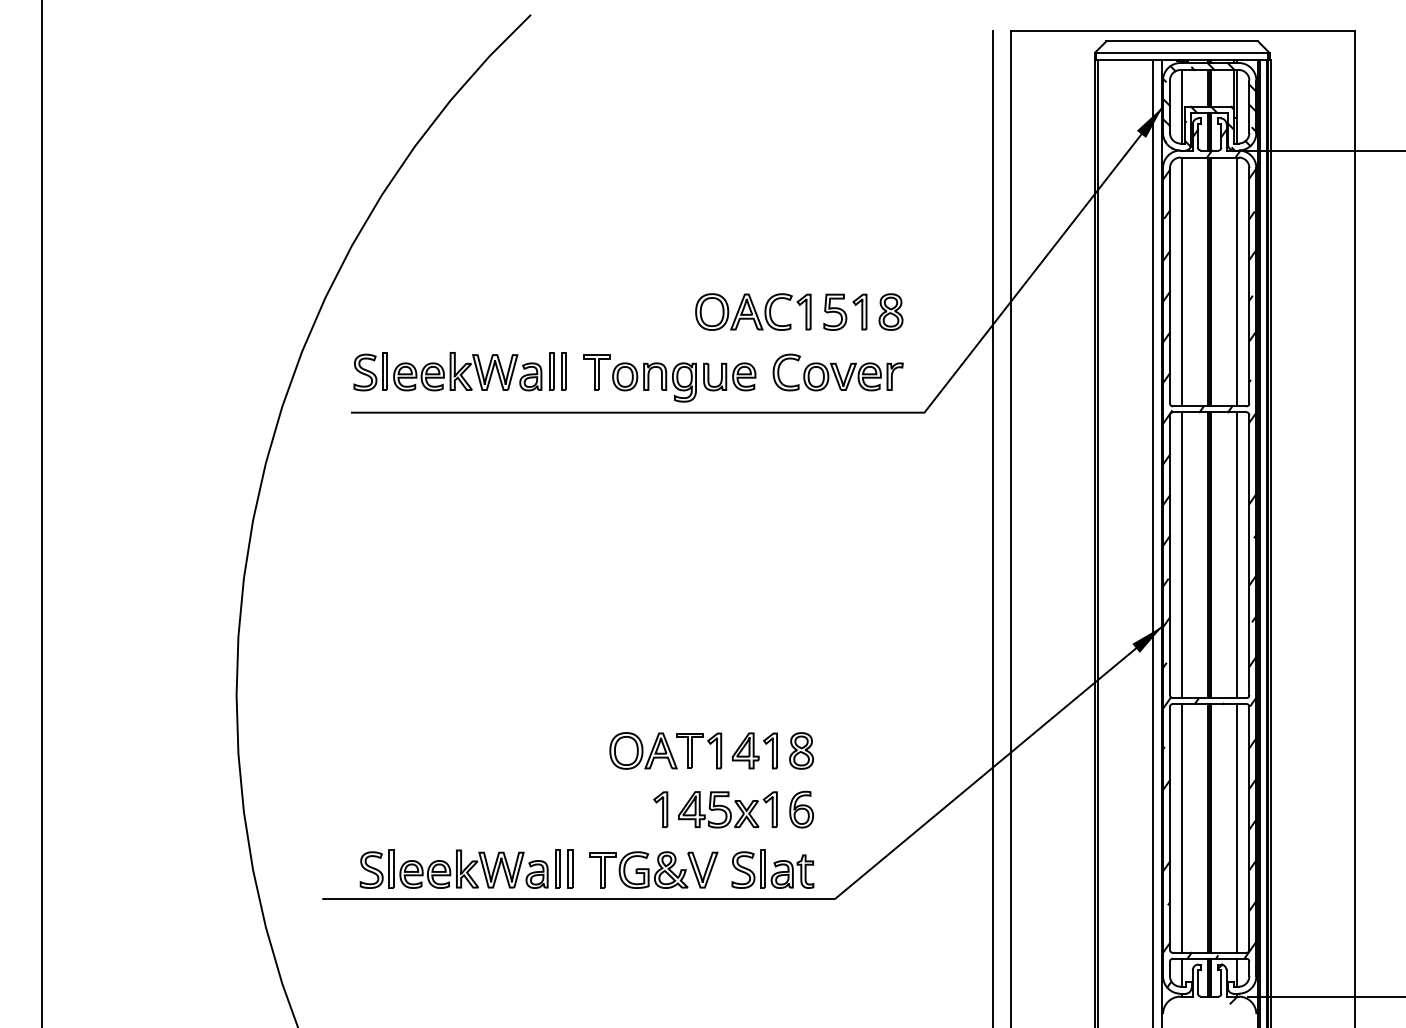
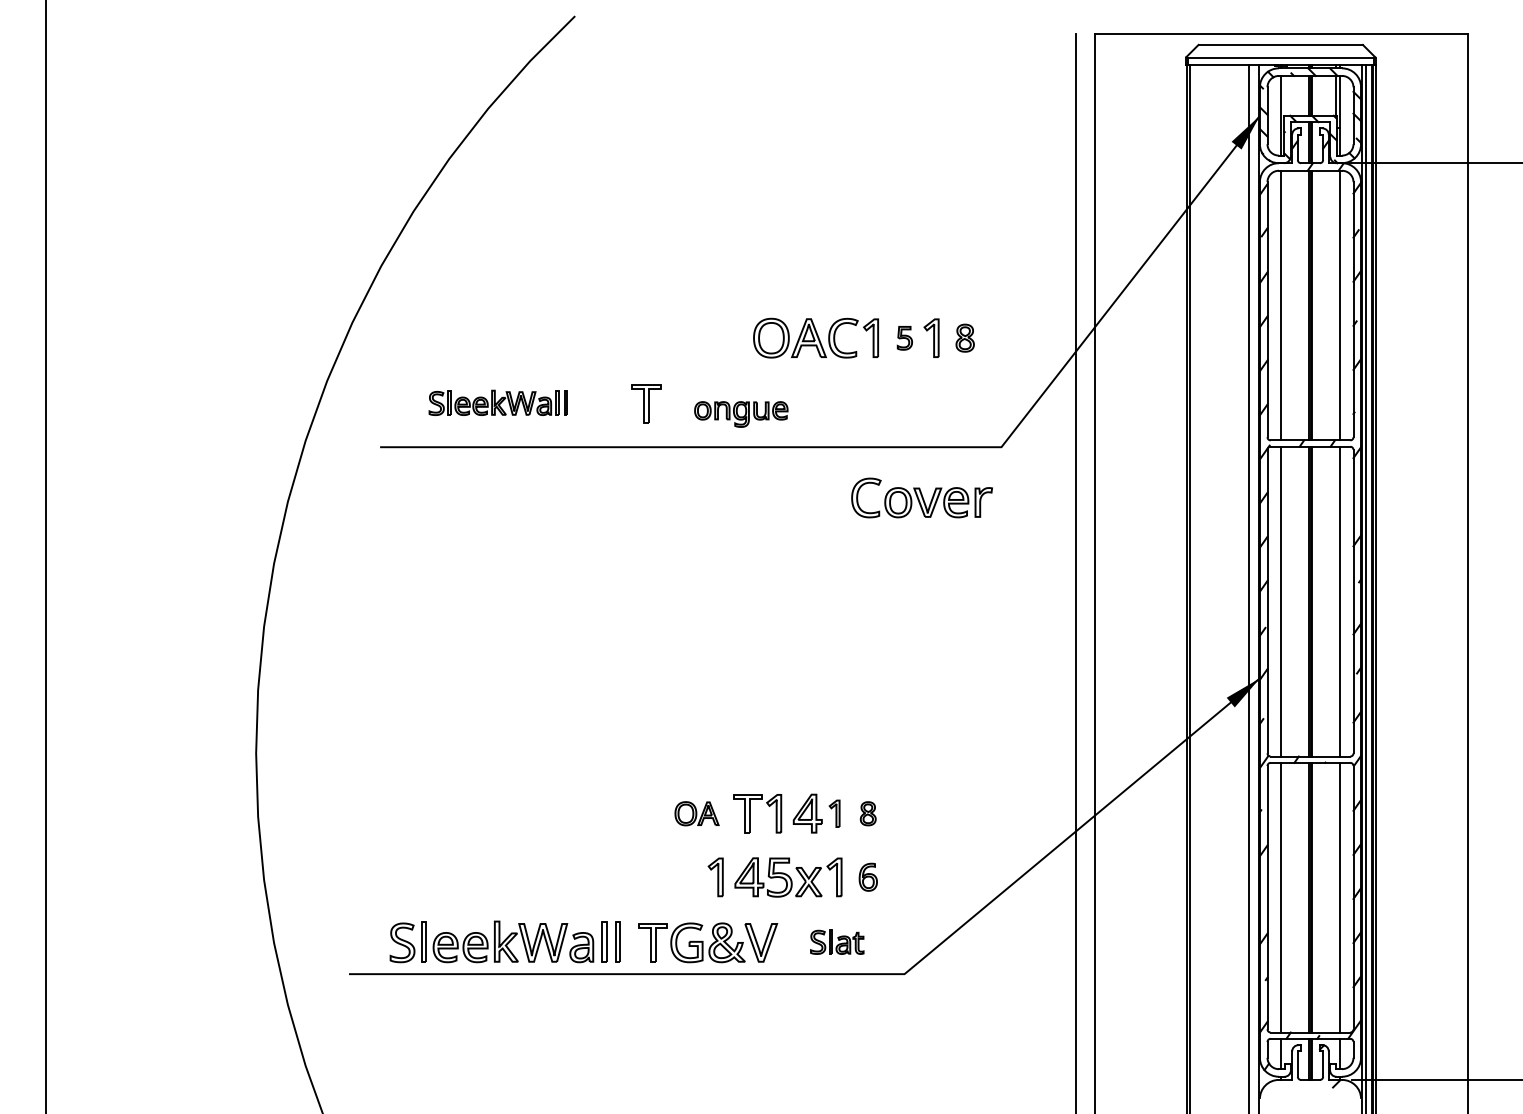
part: (835, 311) -> (905, 337), size x0.6
part: (890, 311) -> (964, 337), size x0.7
part: (459, 371) -> (497, 402), size x0.6
part: (837, 372) -> (921, 497), moved
part: (684, 382) -> (741, 414), size x0.6
part: (643, 750) -> (697, 813), size x0.6
part: (770, 750) -> (834, 813), size x0.7
part: (801, 750) -> (868, 813), size x0.6
part: (801, 809) -> (868, 877), size x0.7
part: (772, 868) -> (836, 941), size x0.6

